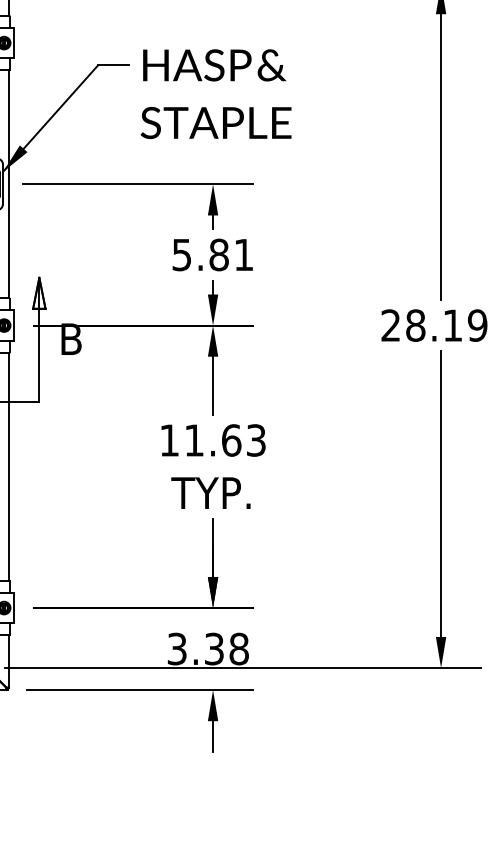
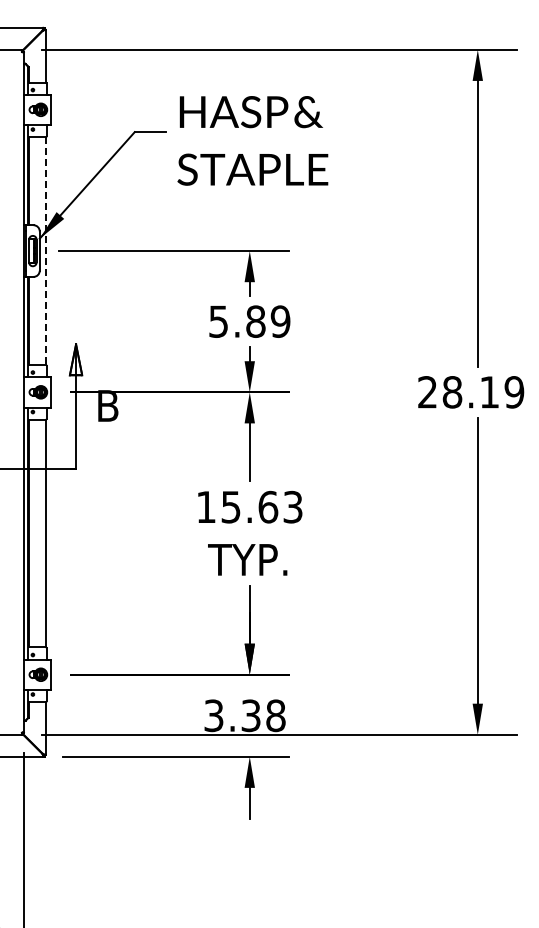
text: (215, 93) -> (252, 140), moved
line: (8, 184) -> (45, 251), solid -> dashed
text: (243, 254) -> (280, 321), 5.81 -> 5.89
text: (193, 440) -> (230, 507), 11.63 -> 15.63

